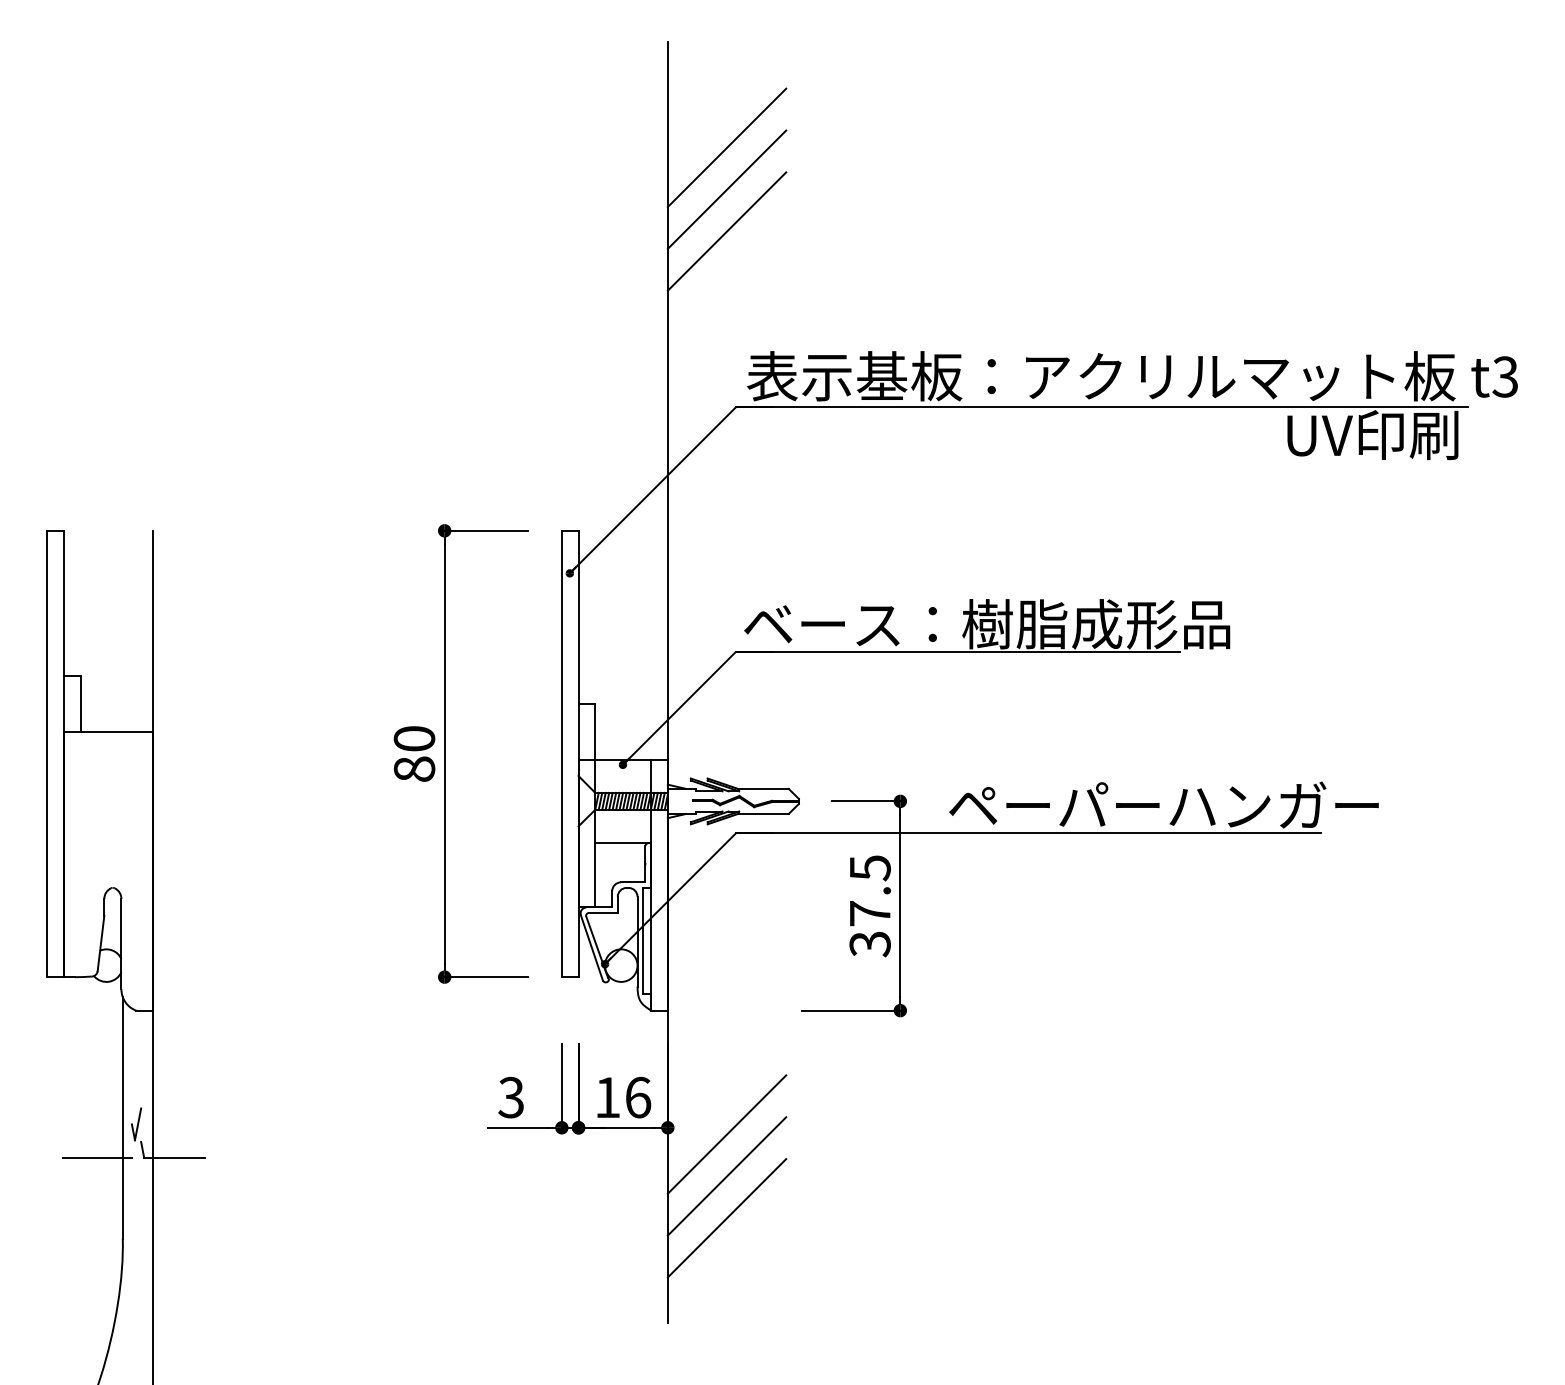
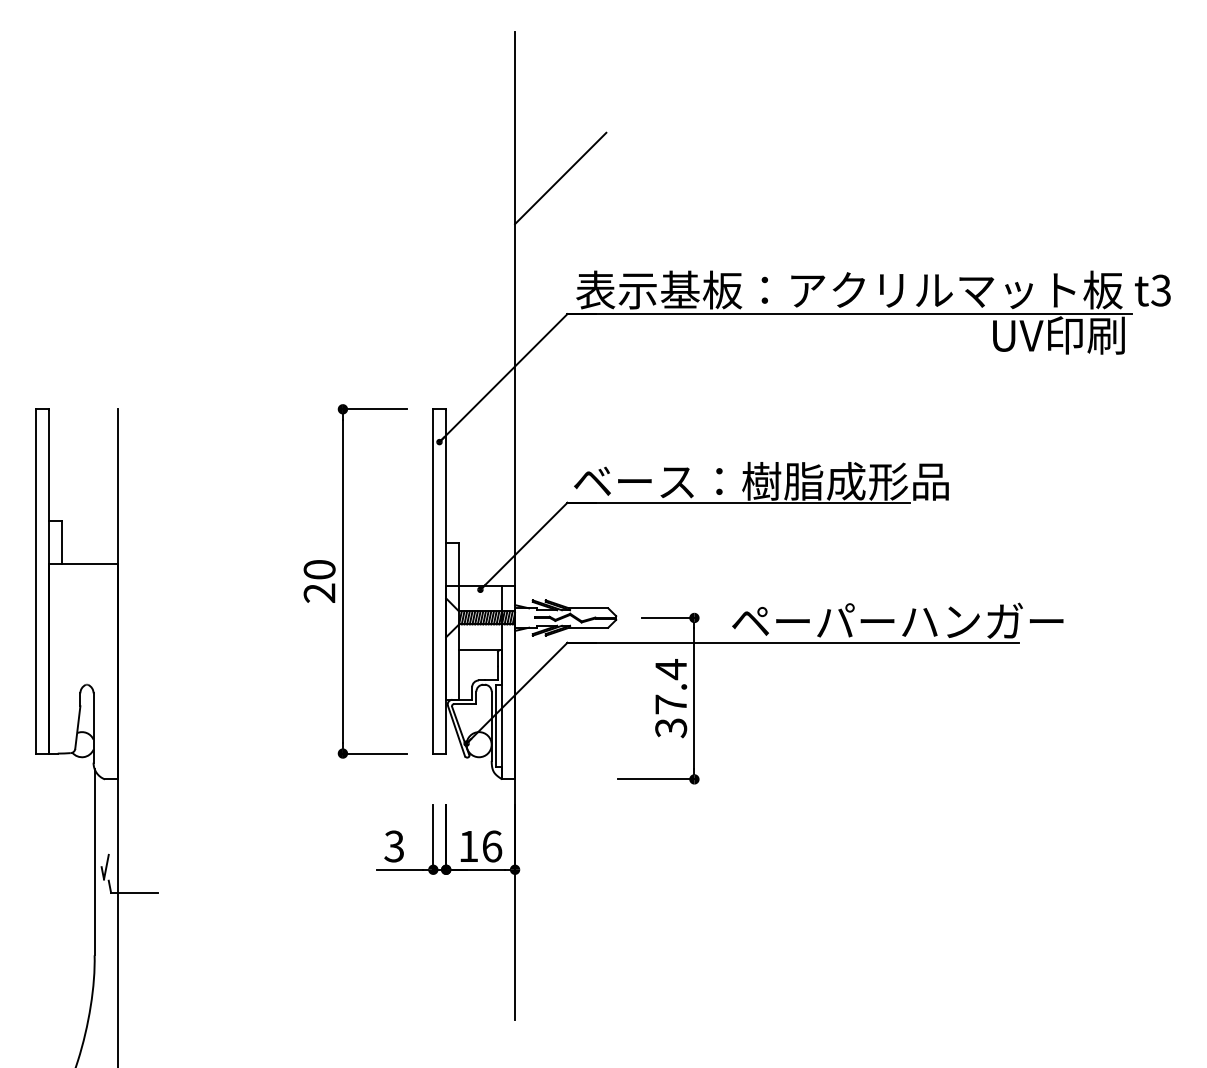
line: (726, 147) -> (560, 113), removed
line: (726, 188) -> (560, 145), removed
text: (414, 768) -> (319, 592), 80 -> 20
text: (870, 868) -> (671, 669), 37.5 -> 37.4
line: (726, 1133) -> (560, 874), removed
line: (96, 1157) -> (74, 892), removed
line: (726, 1175) -> (560, 906), removed
line: (726, 1218) -> (560, 939), removed

